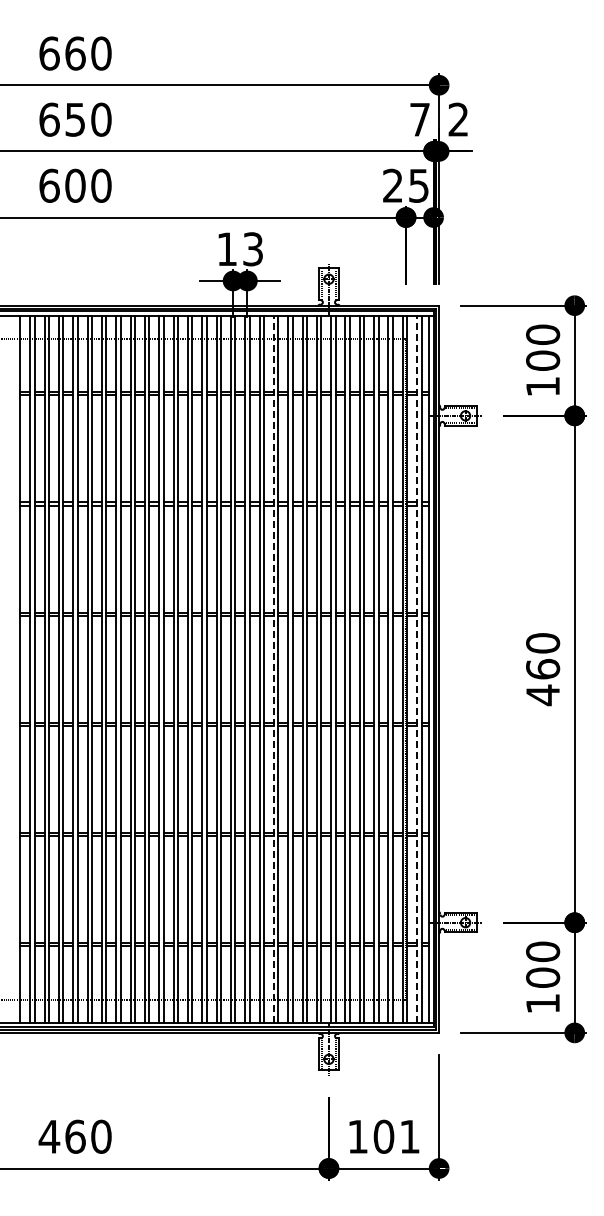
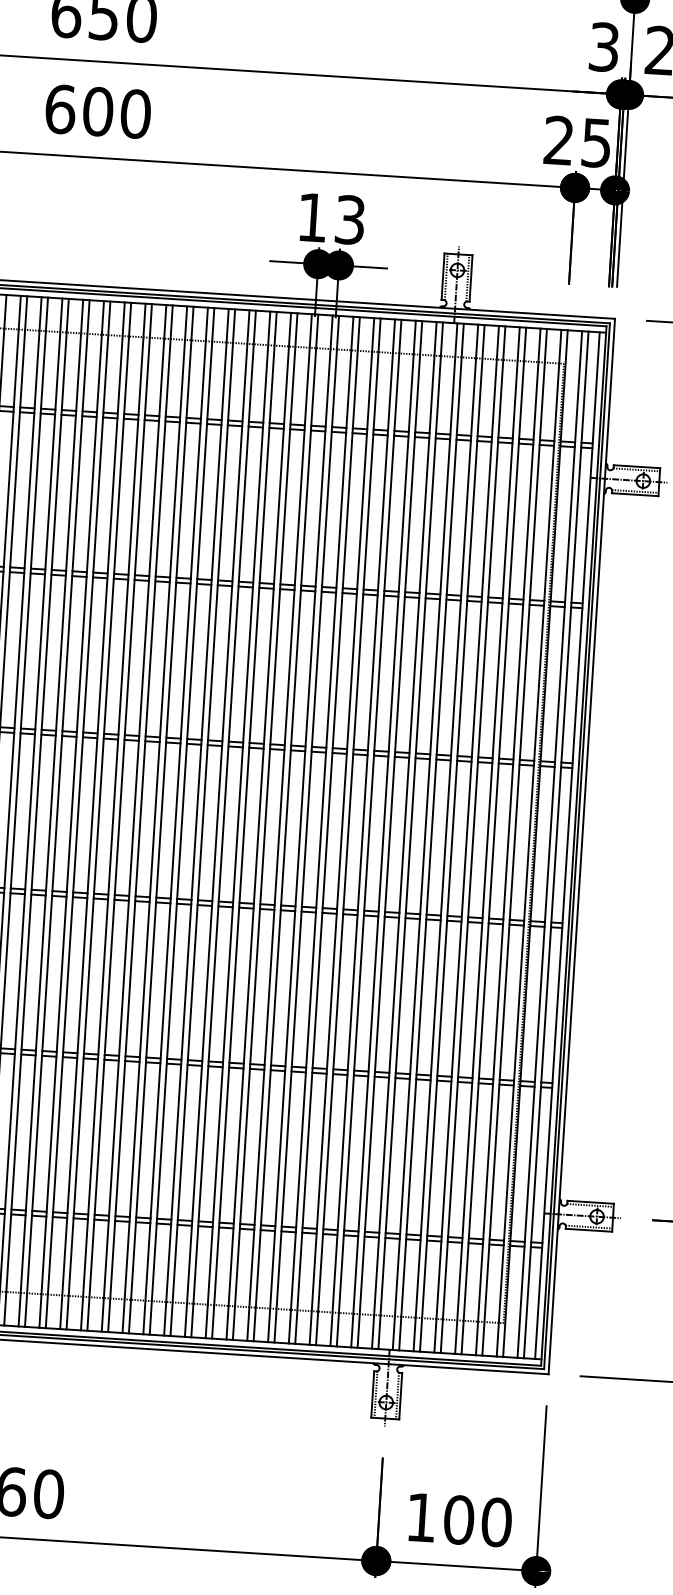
text: (419, 119) -> (603, 46), 7 -> 3
line: (273, 669) -> (341, 831), dashed -> solid
line: (417, 669) -> (550, 844), dashed -> solid
text: (409, 1136) -> (496, 1521), 101 -> 100

